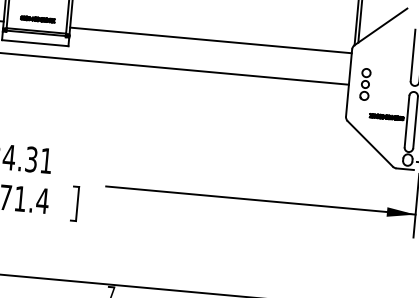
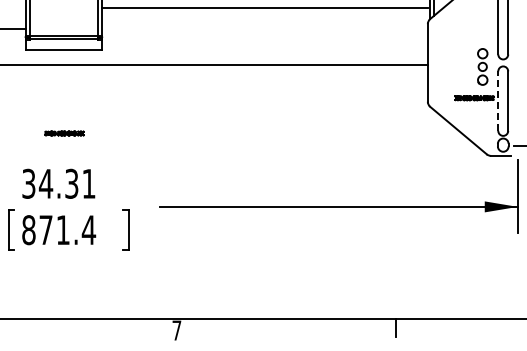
part: (37, 19) -> (64, 133), moved
line: (210, 40) -> (264, 7), moved
part: (365, 84) -> (482, 66), moved
line: (407, 121) -> (498, 101), solid -> dashed

